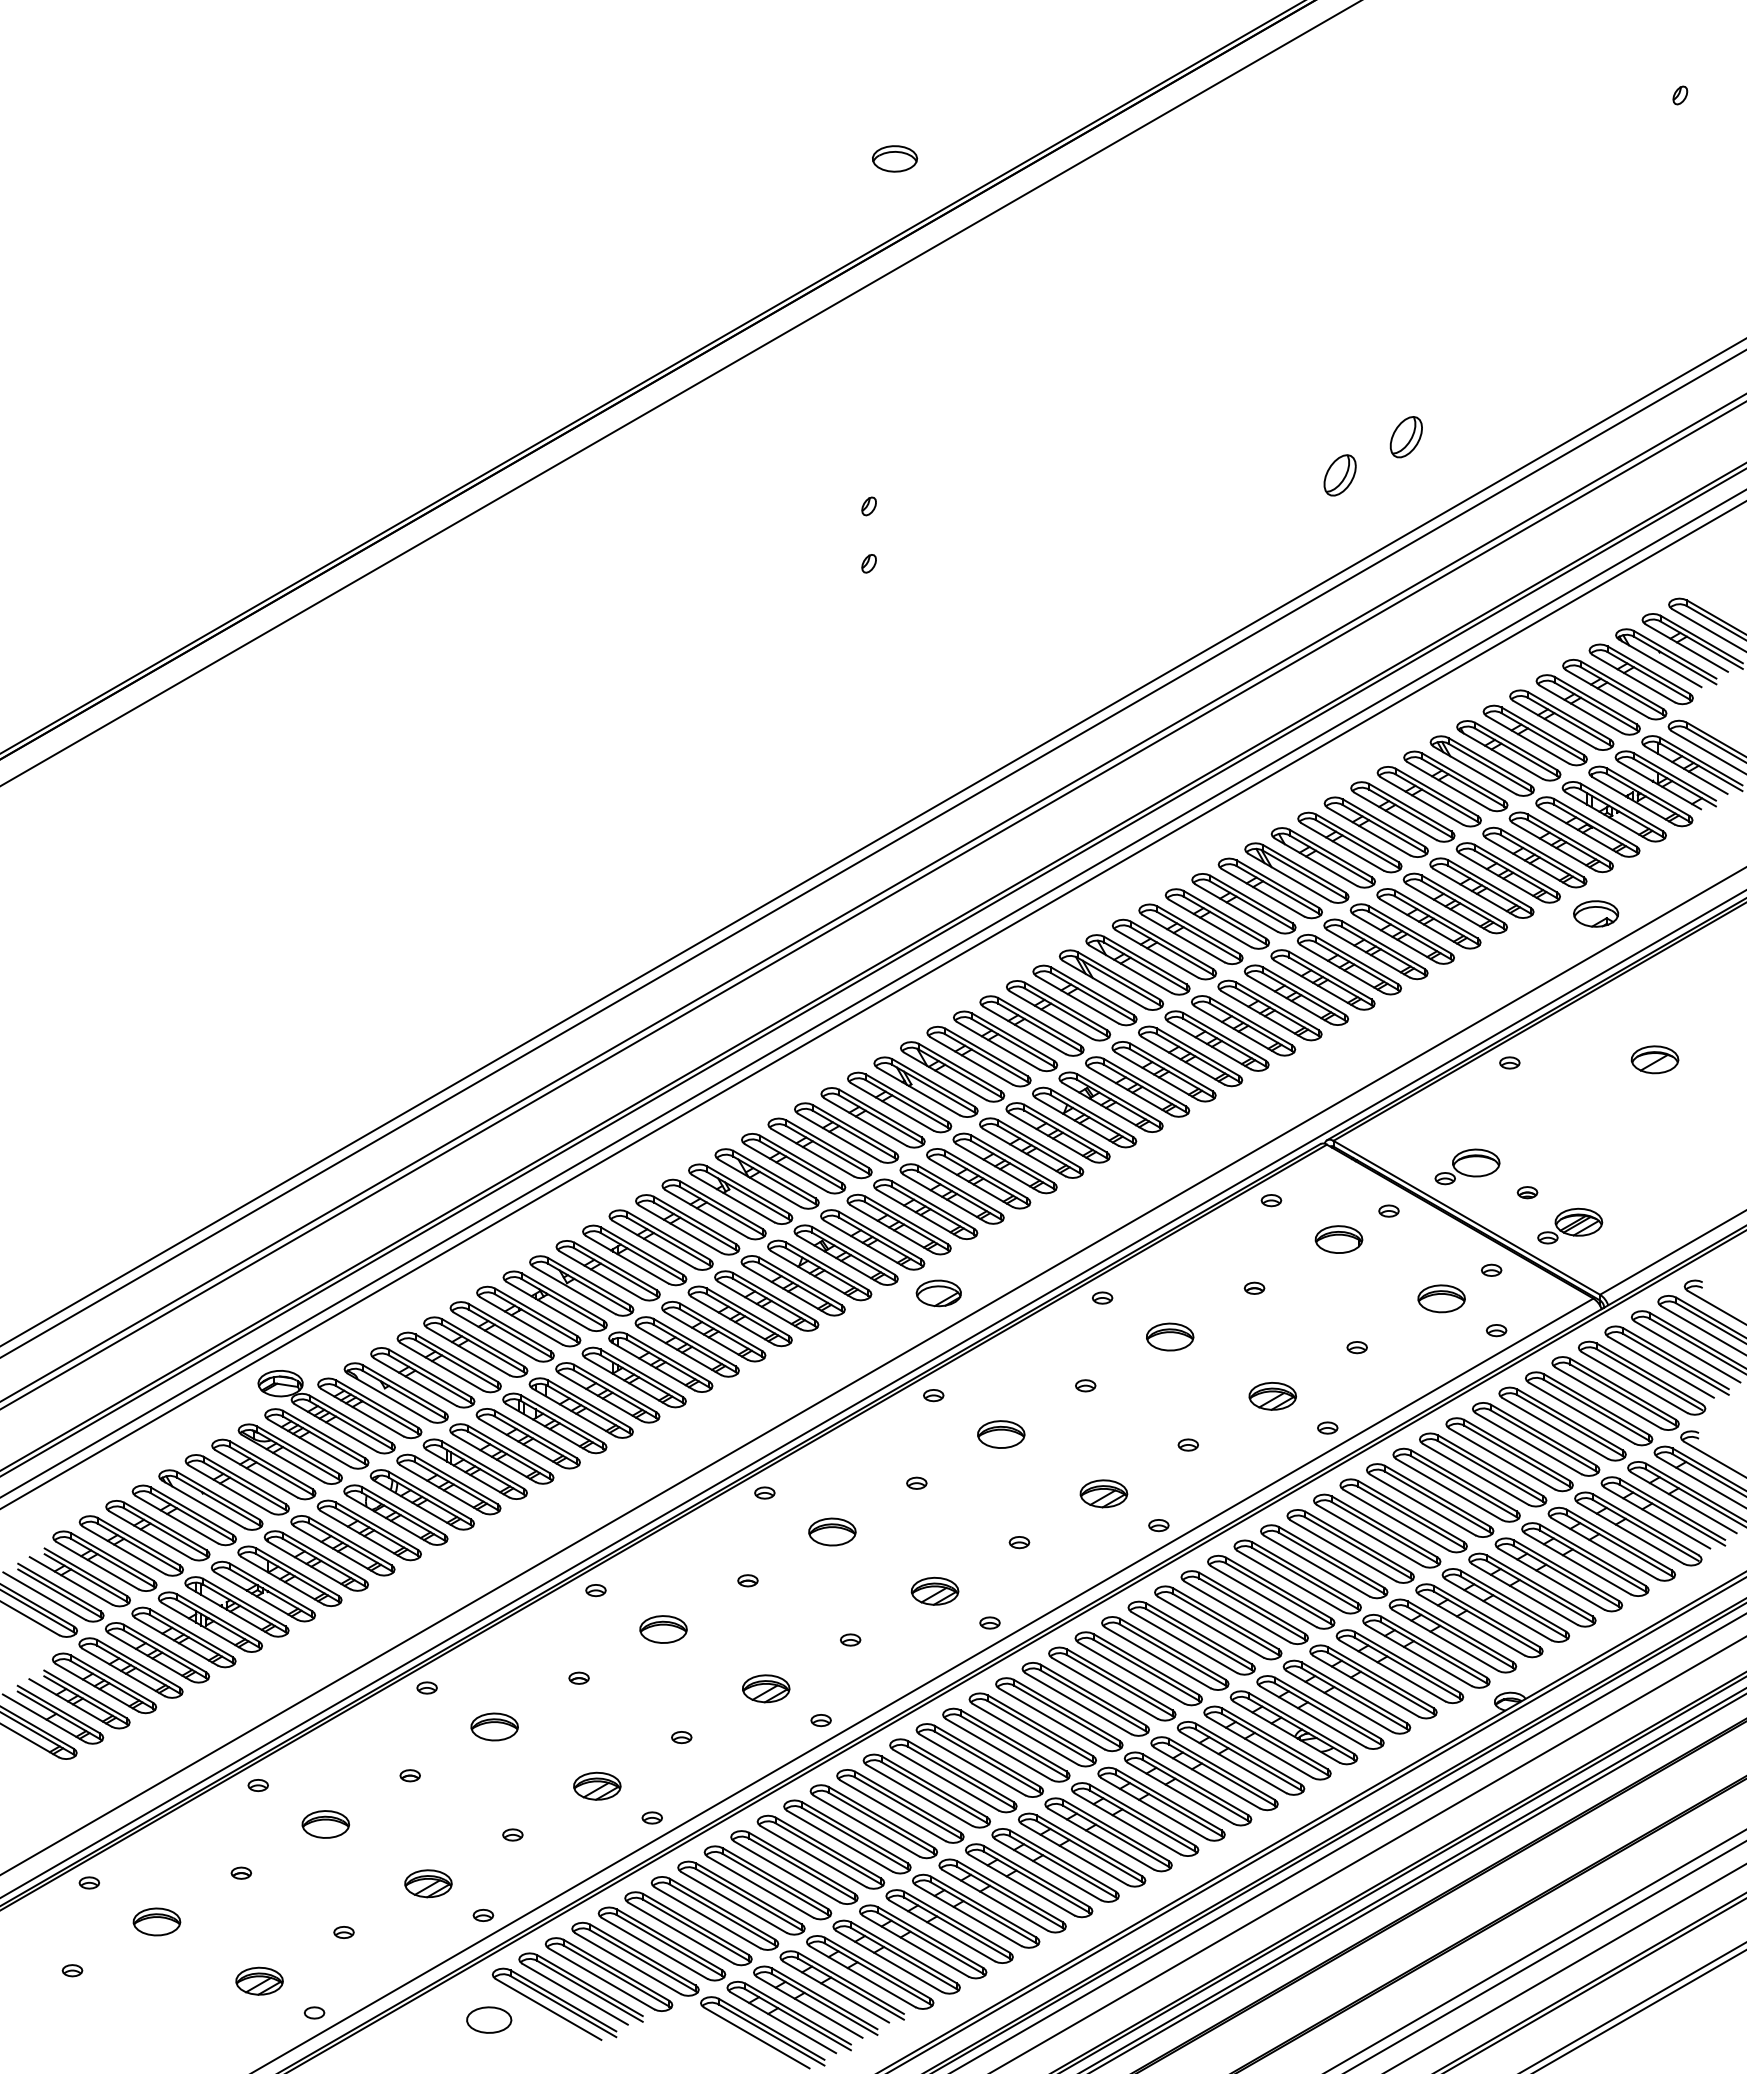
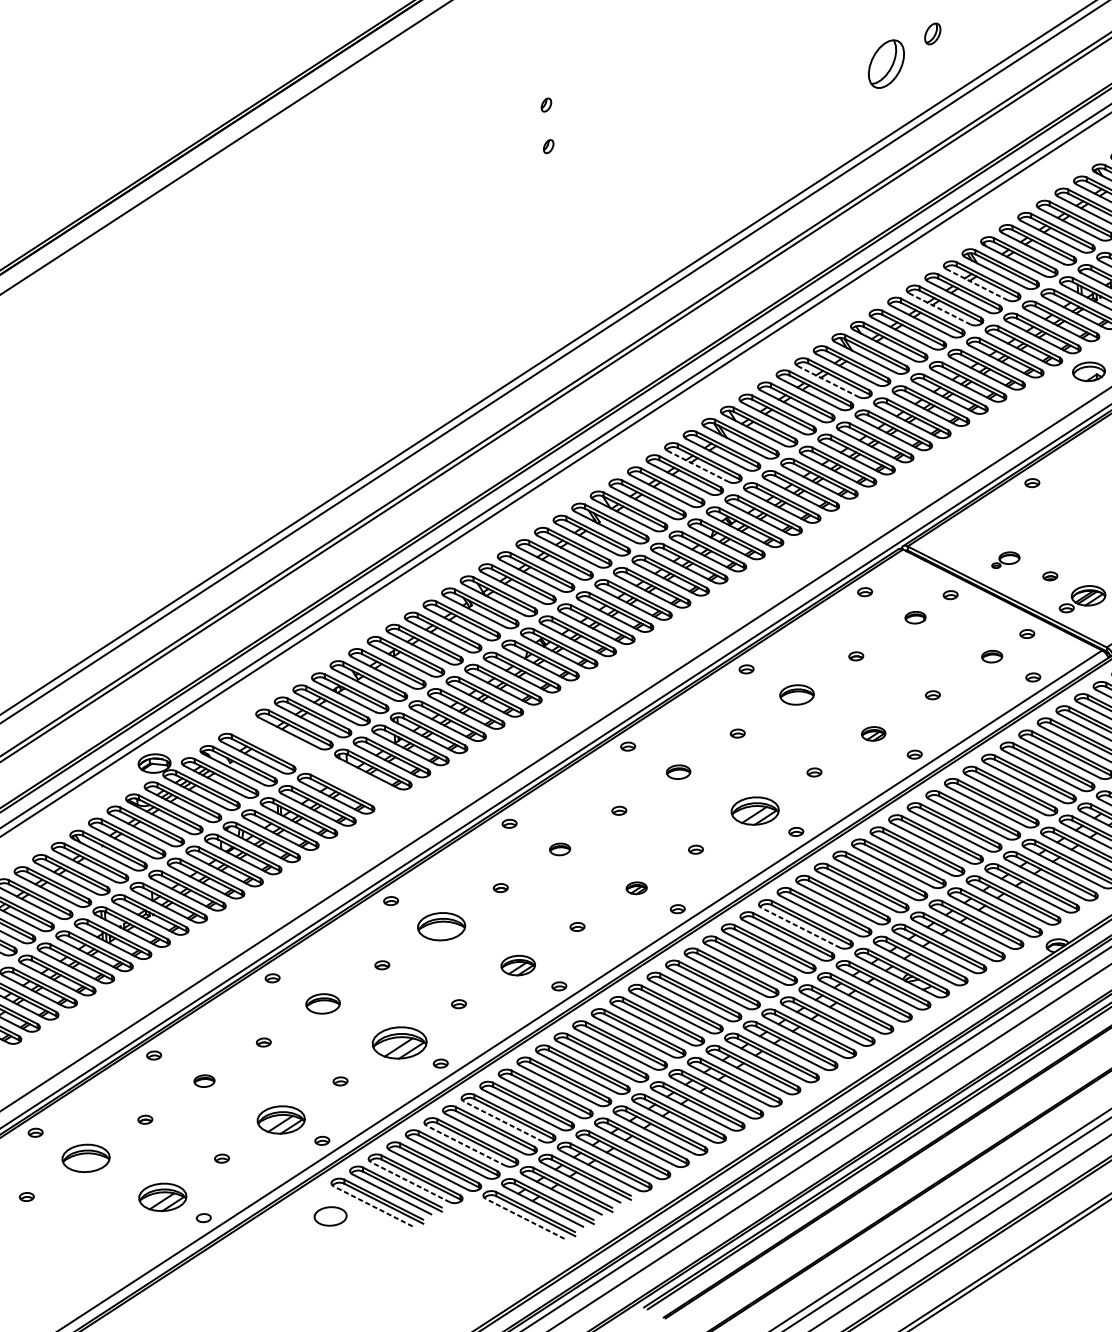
part: (1405, 437) -> (932, 34), size x0.7
part: (1339, 475) -> (885, 64), size x1.6
line: (1448, 785) -> (977, 284), solid -> dashed
line: (1395, 816) -> (939, 309), solid -> dashed
line: (1236, 908) -> (828, 381), solid -> dashed
line: (1051, 1015) -> (698, 466), solid -> dashed
part: (1467, 1166) -> (1005, 559), size x0.6
part: (1338, 1239) -> (915, 617), size x0.6
part: (938, 1293) -> (627, 672), removed
part: (1441, 1298) -> (992, 656), size x0.6
part: (501, 1392) -> (314, 761), removed
part: (1272, 1396) -> (873, 734), size x0.7
part: (1001, 1434) -> (678, 772), size x0.7
part: (1103, 1493) -> (754, 810), size x1.4
part: (832, 1531) -> (560, 849), size x0.6
part: (934, 1590) -> (636, 887), size x0.6
part: (663, 1629) -> (441, 926), size x1.4
line: (1157, 1657) -> (800, 927), solid -> dashed
part: (597, 1785) -> (399, 1042), size x1.6
part: (325, 1824) -> (204, 1081), size x0.6
part: (428, 1883) -> (281, 1119), size x1.4
line: (734, 1902) -> (503, 1121), solid -> dashed
part: (156, 1921) -> (85, 1158), size x1.4
line: (681, 1933) -> (466, 1146), solid -> dashed
line: (601, 1978) -> (410, 1181), solid -> dashed
part: (259, 1980) -> (162, 1196), size x1.4
line: (548, 2009) -> (373, 1206), solid -> dashed
line: (756, 2037) -> (524, 1218), solid -> dashed

